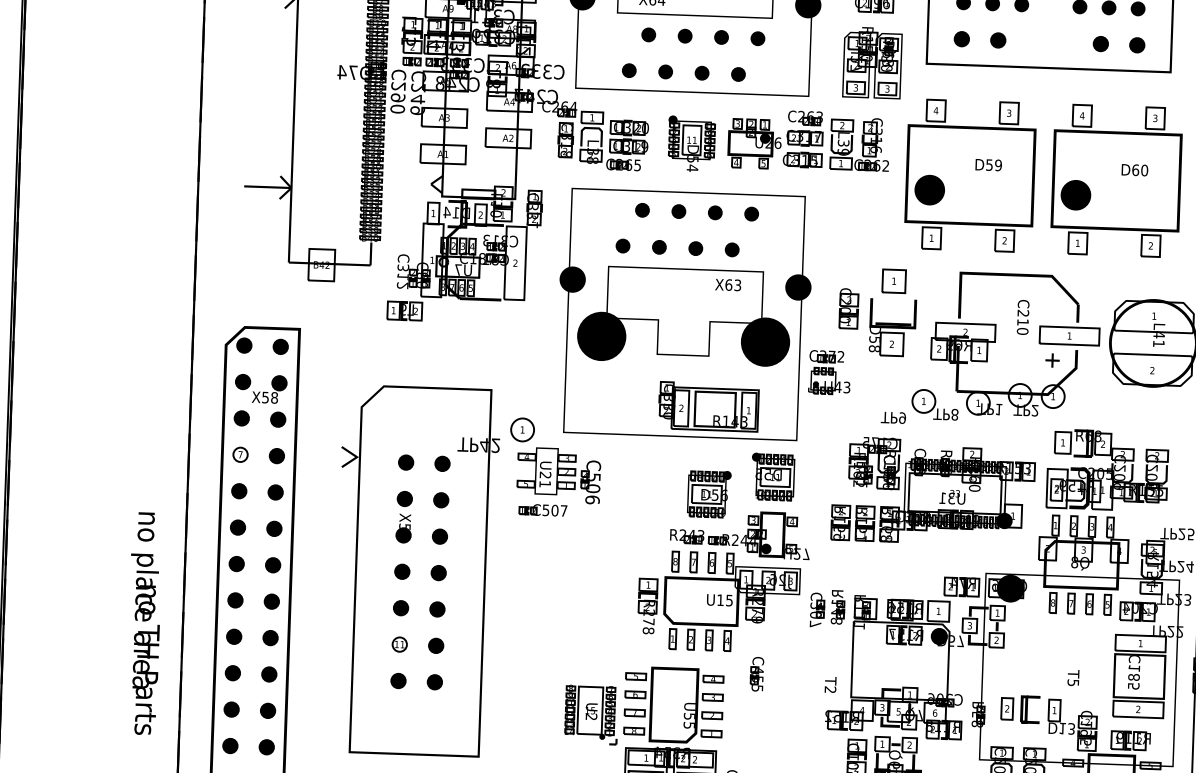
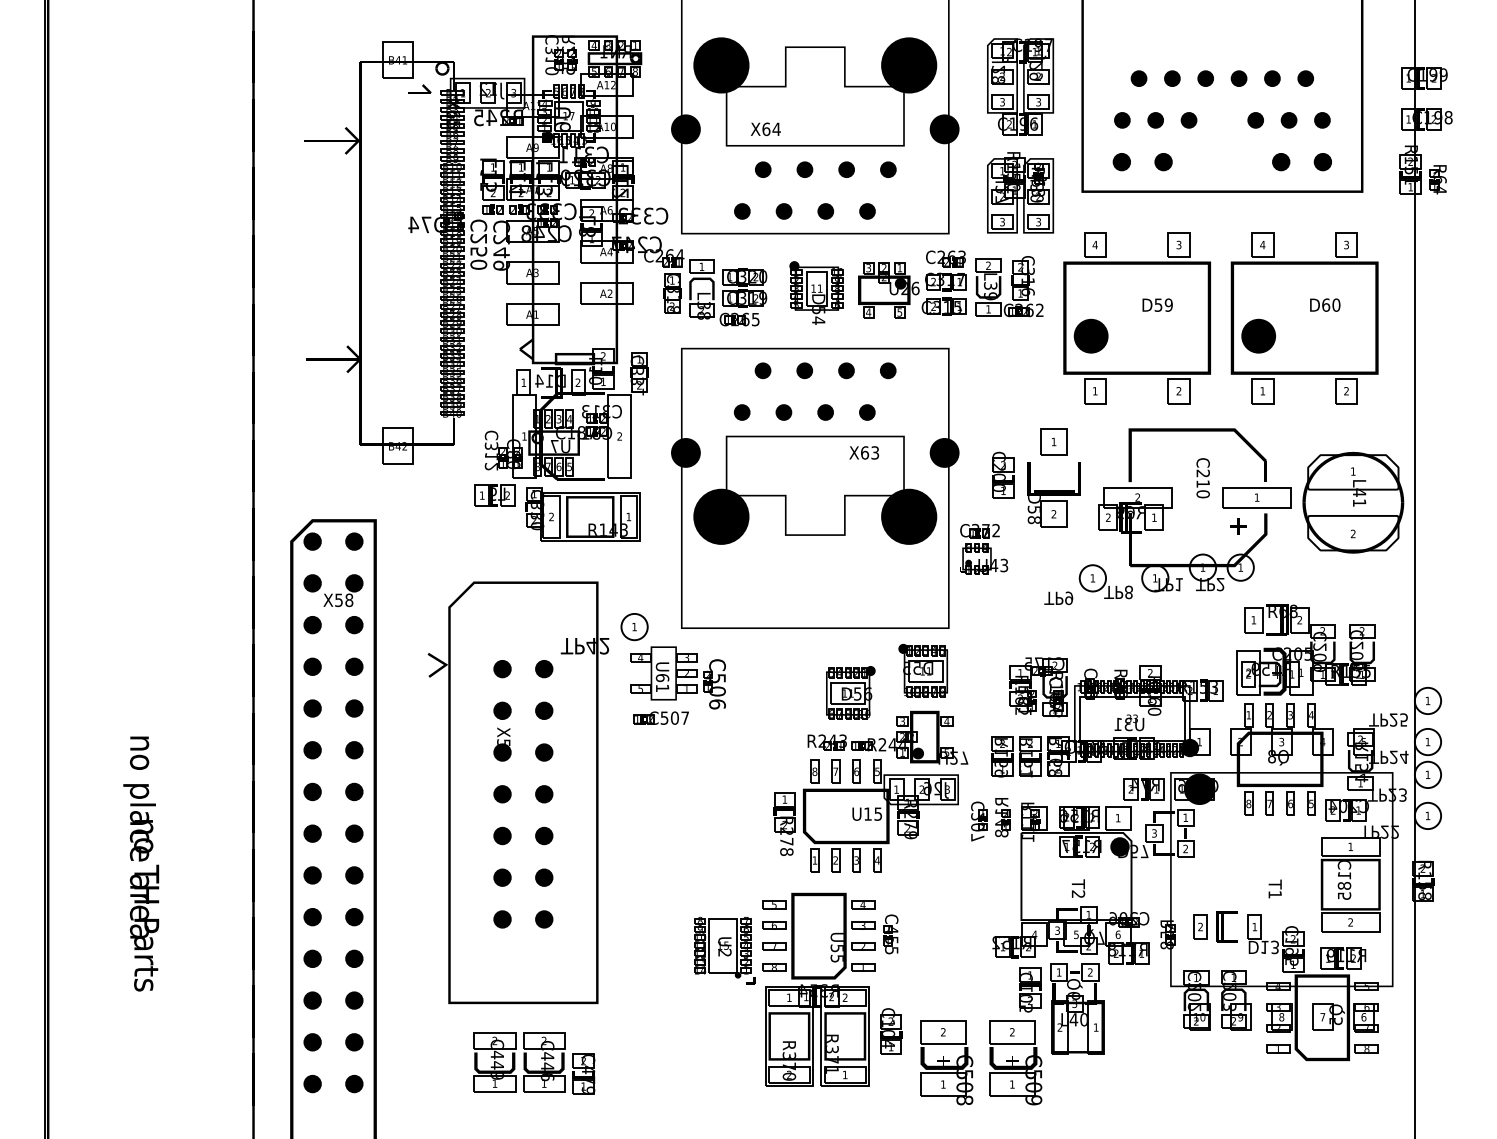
text: (397, 97) -> (478, 251), C290 -> C250
part: (708, 407) -> (582, 514), moved
fill: (240, 454) -> (312, 666), added
text: (545, 475) -> (662, 678), U21 -> U61
part: (933, 491) -> (1107, 717), moved
text: (144, 623) -> (141, 863), moved
fill: (399, 644) -> (502, 877), added
part: (756, 674) -> (890, 934), moved
text: (1072, 682) -> (1274, 894), T5 -> T1
text: (830, 684) -> (1078, 888), moved

